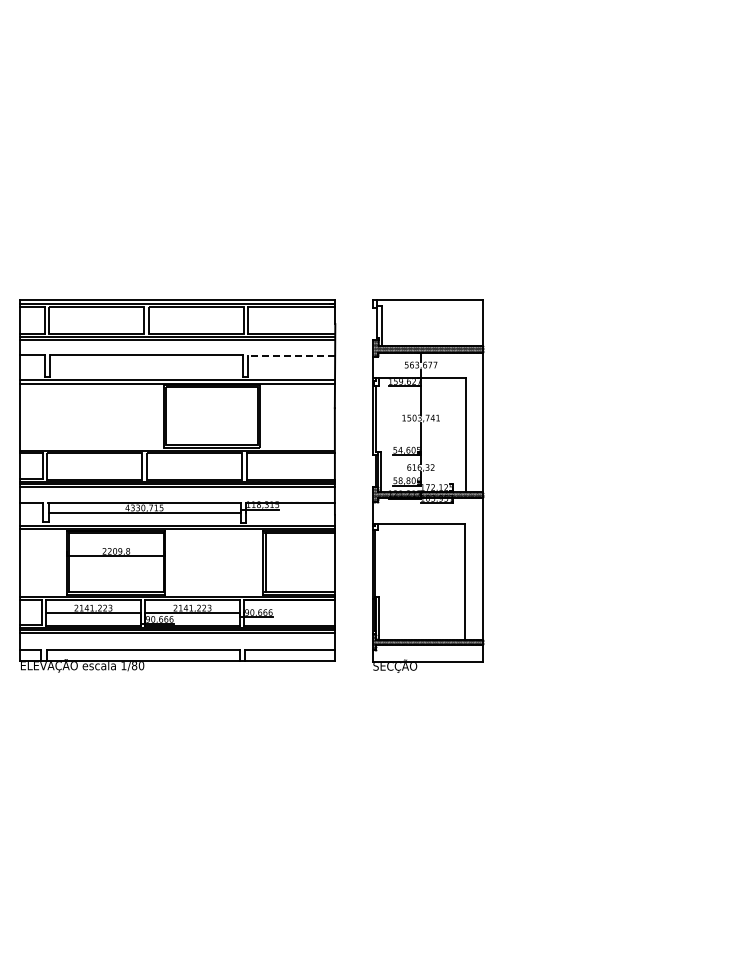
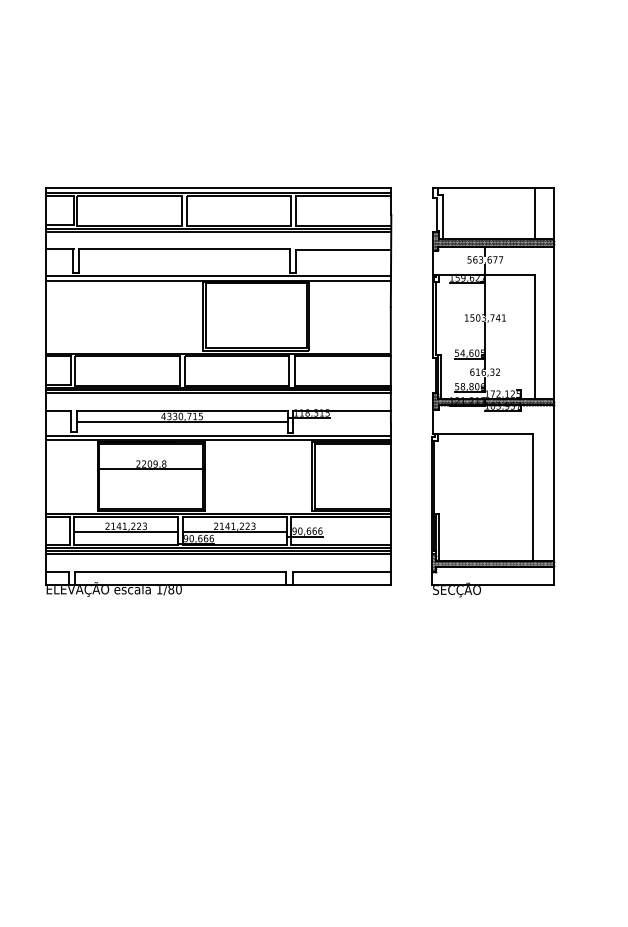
line: (466, 322) -> (535, 213), added
line: (291, 355) -> (343, 249), dashed -> solid

